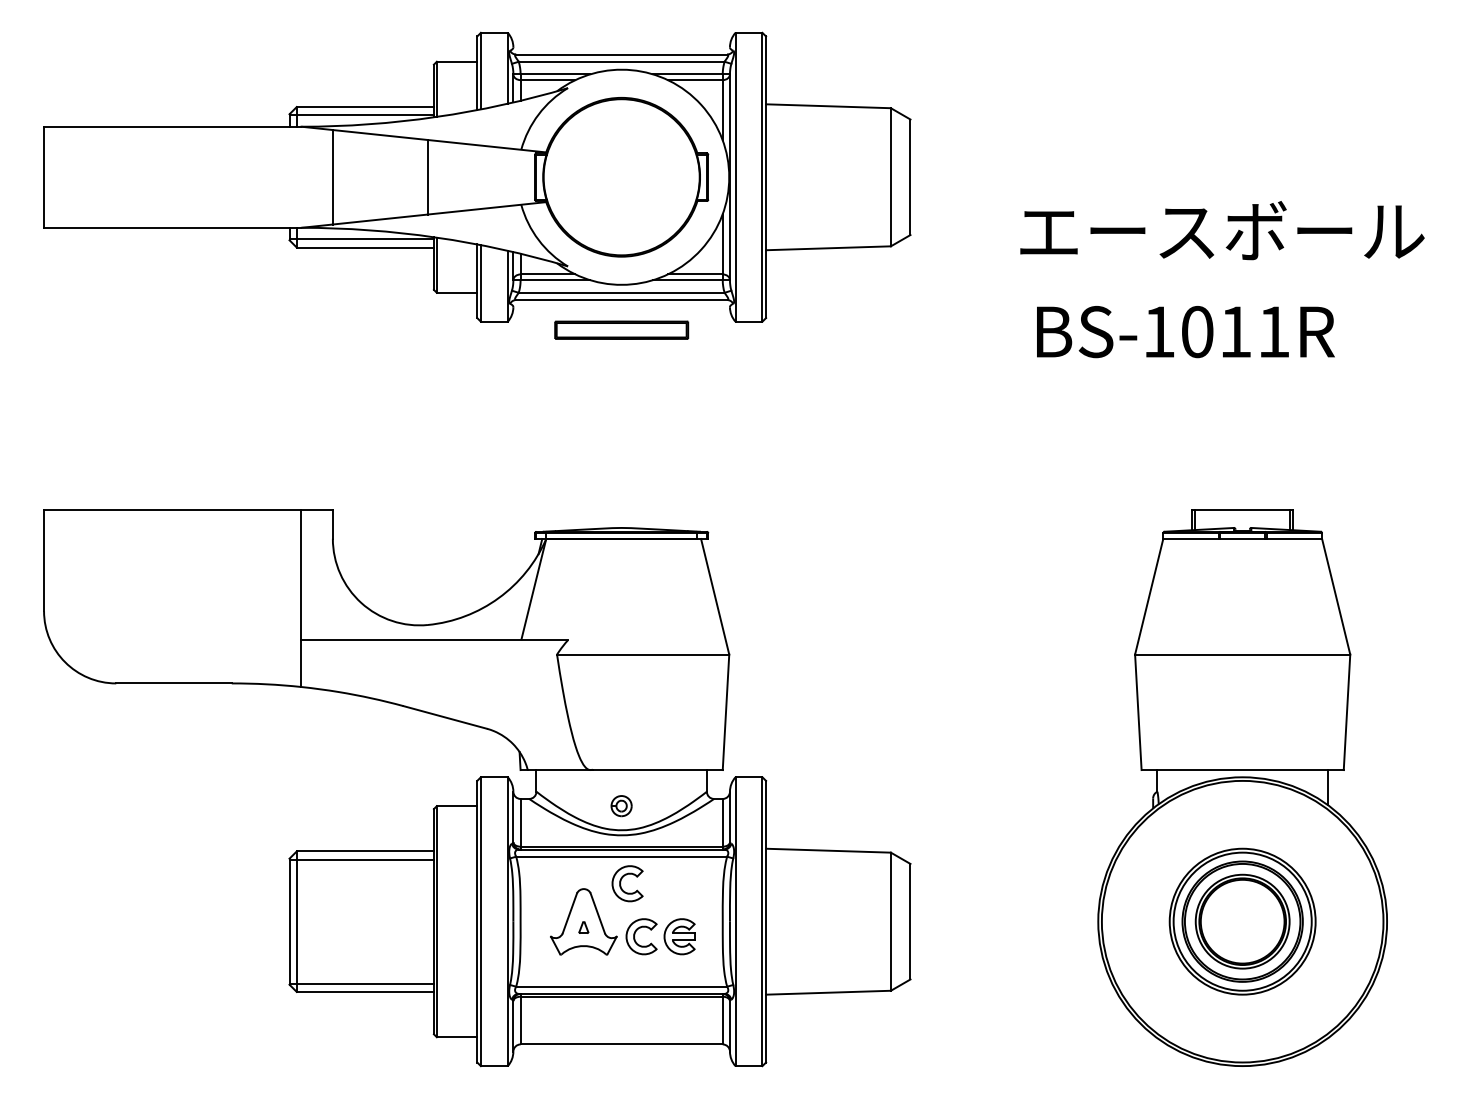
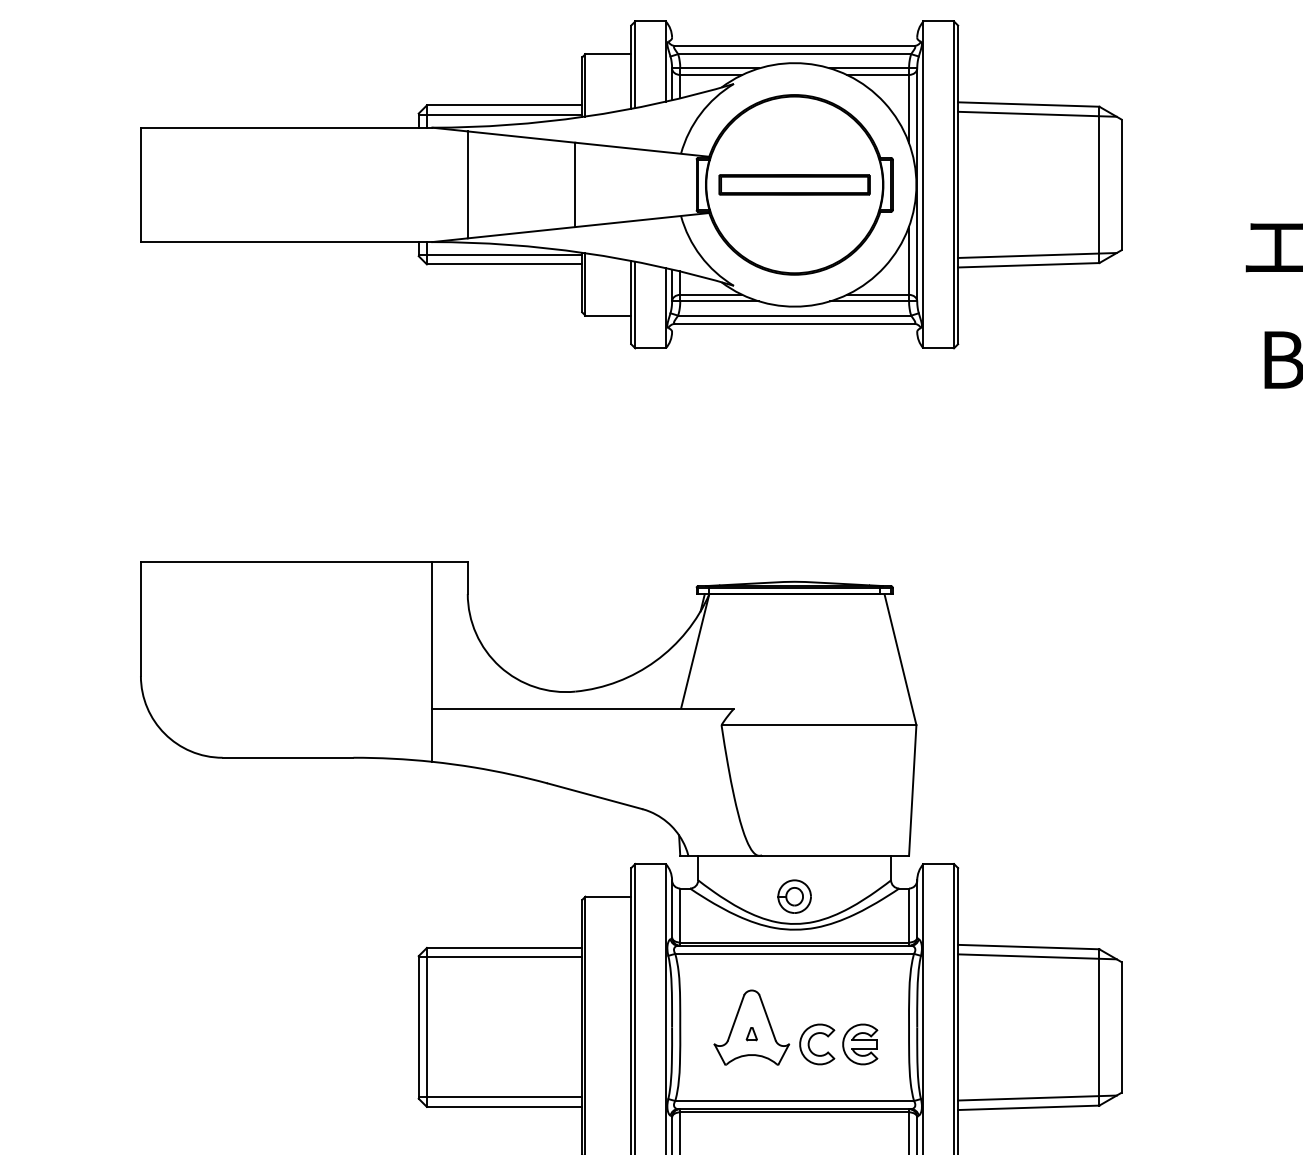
line: (836, 114) -> (1037, 113), added
line: (836, 239) -> (1037, 255), added
part: (621, 329) -> (794, 184), moved
part: (621, 805) -> (794, 895), size x1.43
line: (836, 859) -> (1037, 957), added
part: (621, 881) -> (794, 981), removed
line: (836, 983) -> (1037, 1097), added

